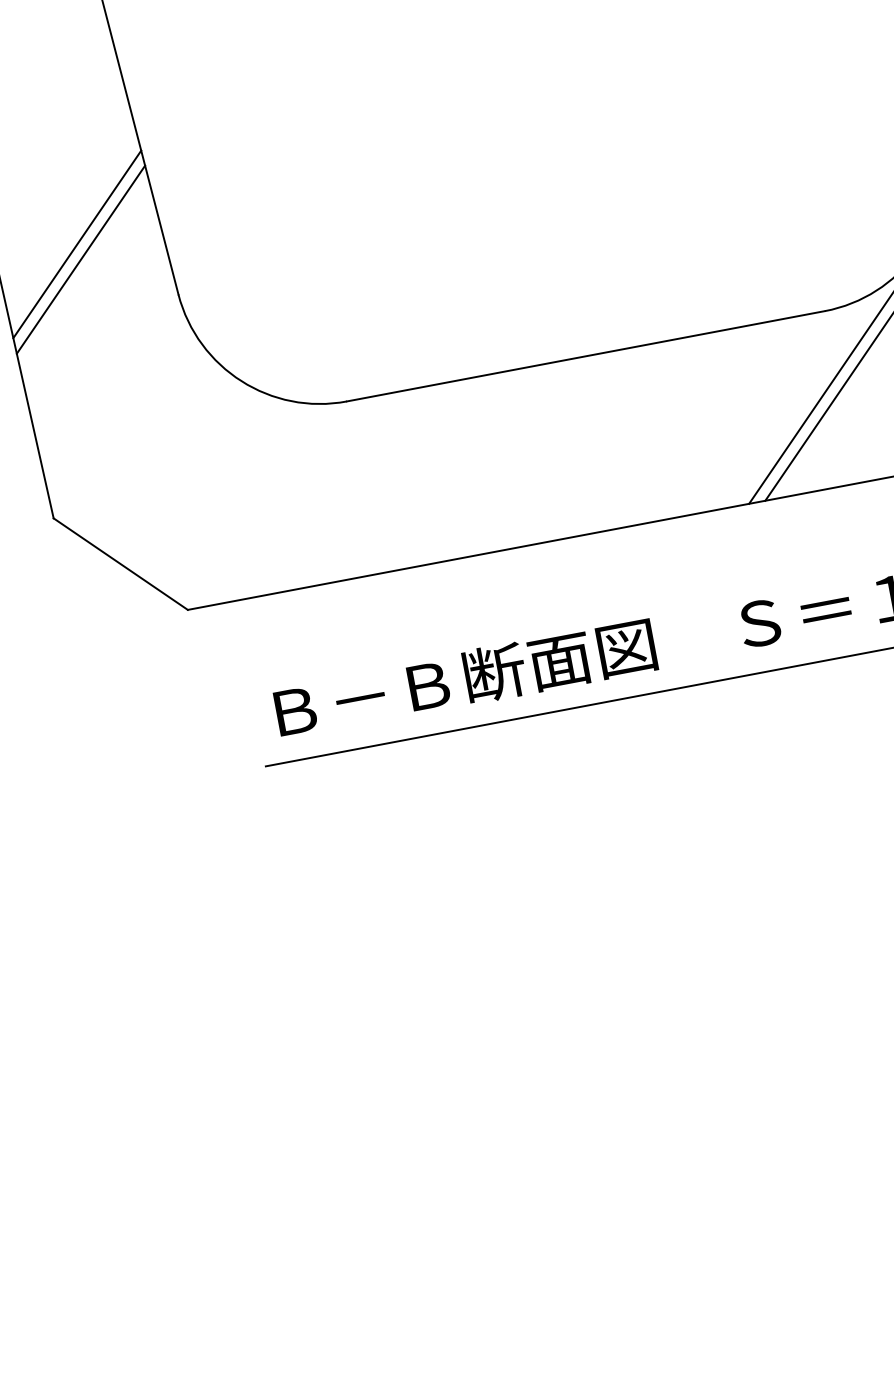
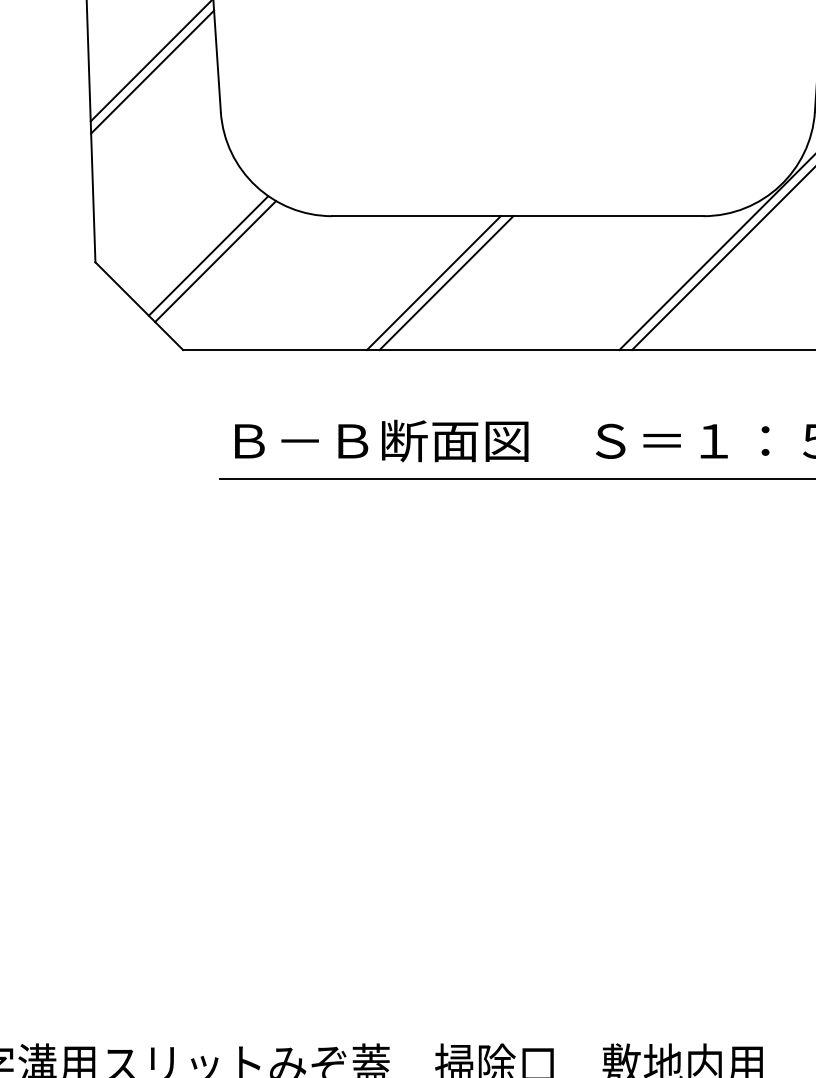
line: (510, 460) -> (446, 283), added
line: (493, 463) -> (433, 283), added
line: (197, 482) -> (208, 255), added
line: (207, 488) -> (215, 261), added

